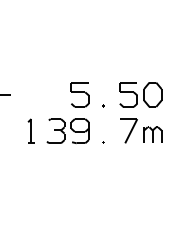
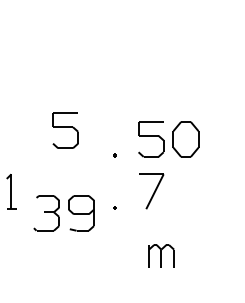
part: (79, 94) -> (64, 130), moved
part: (67, 130) -> (63, 212), moved
part: (152, 134) -> (161, 255), moved

